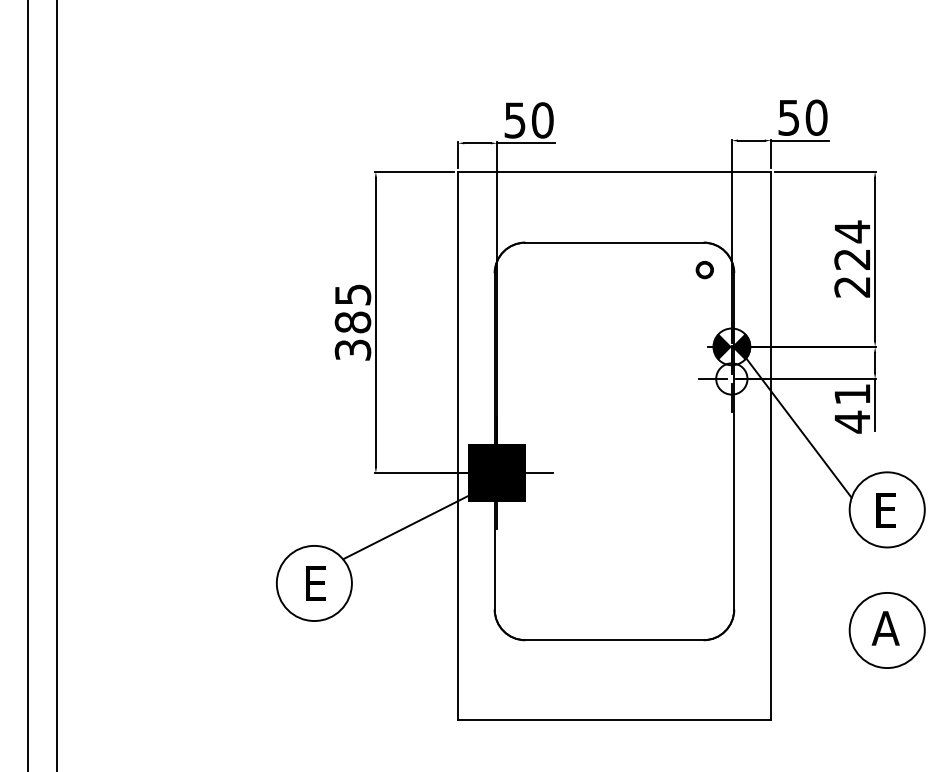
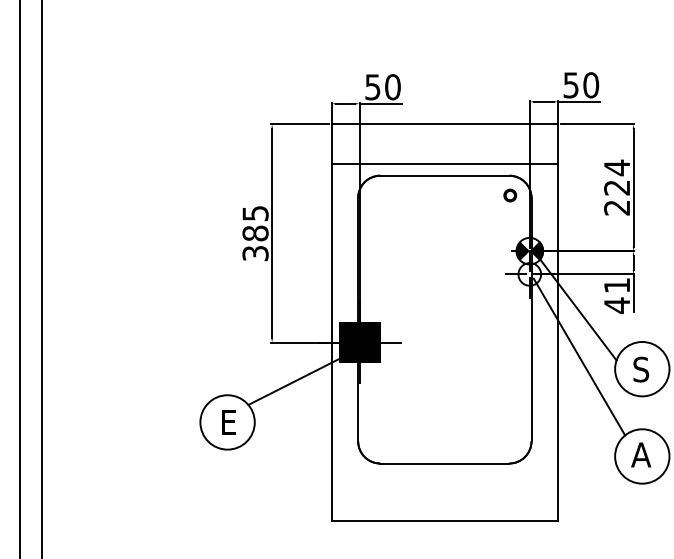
line: (613, 226) -> (444, 164), added
line: (800, 493) -> (579, 357), added
text: (885, 510) -> (641, 369), E -> S

